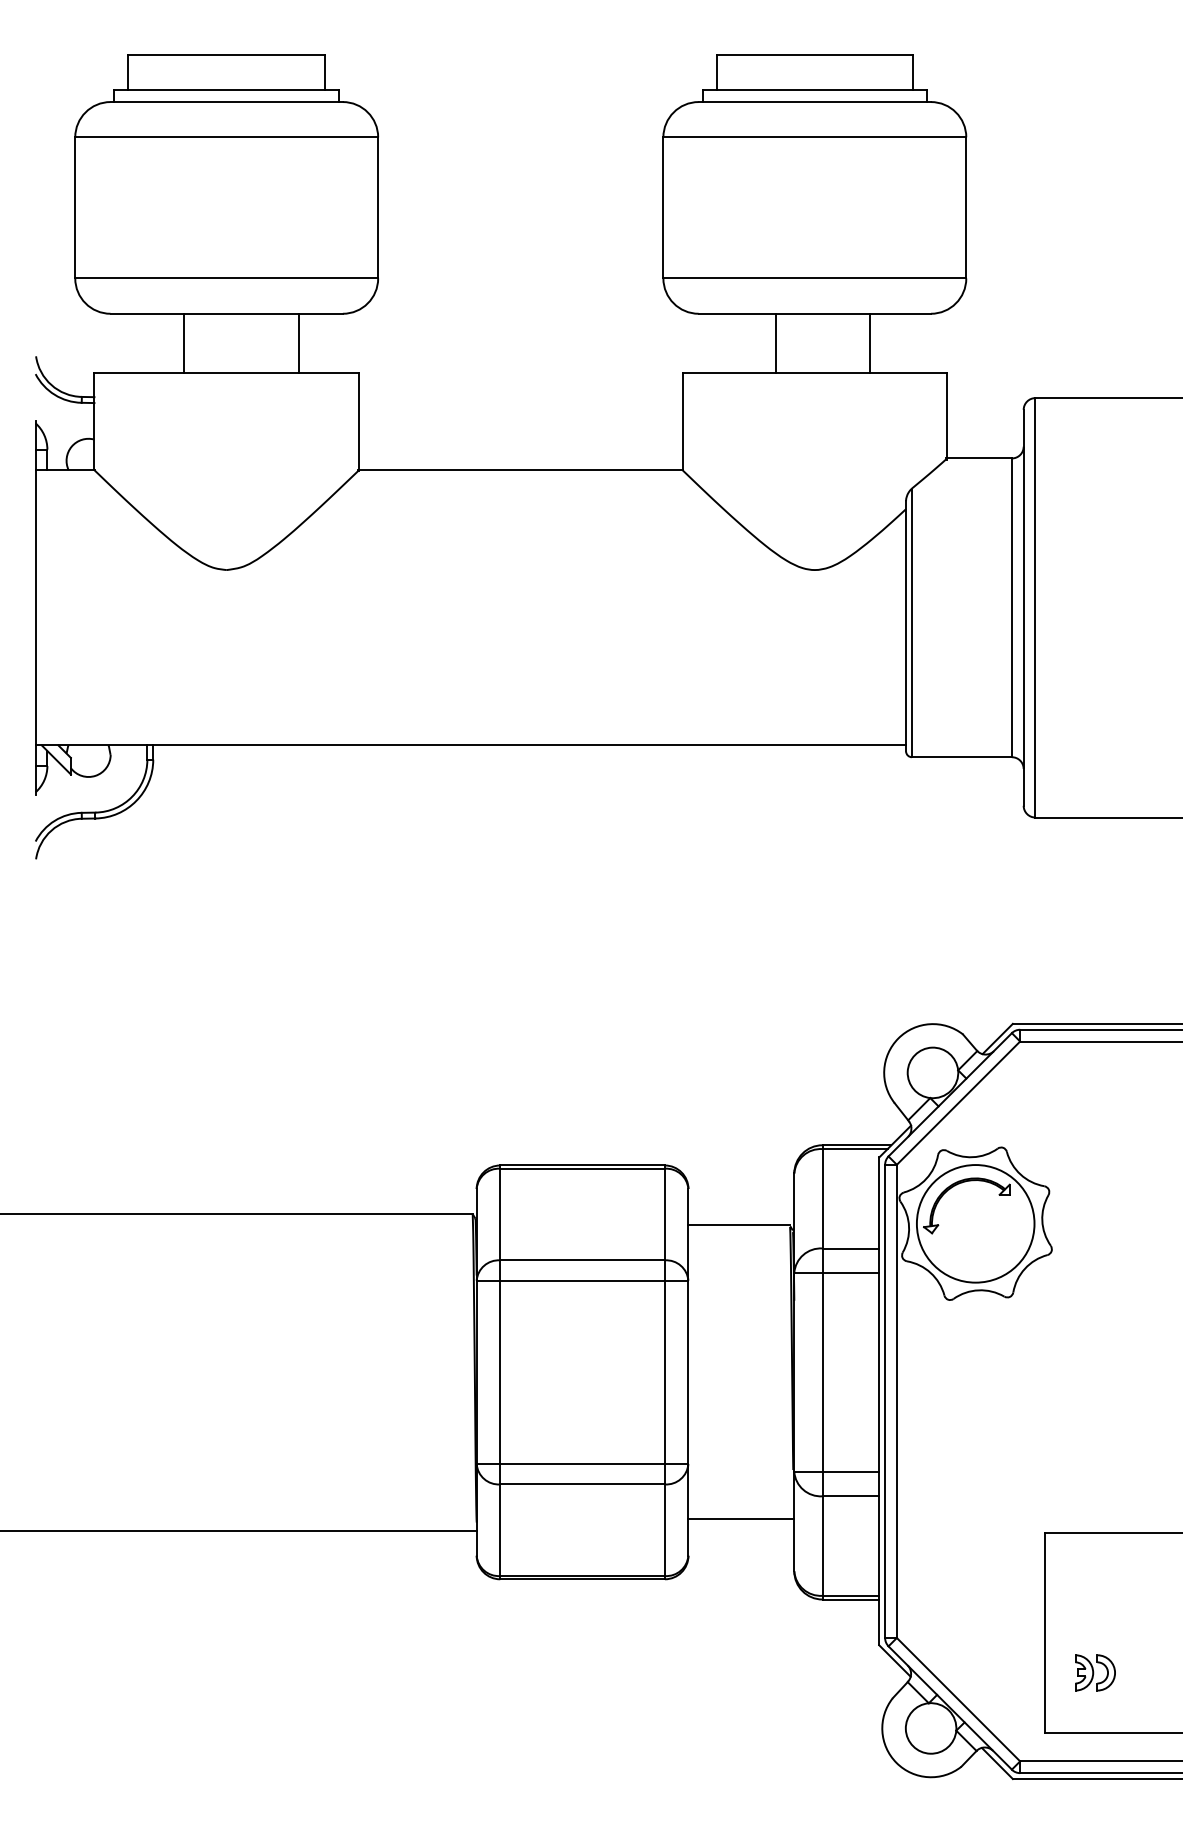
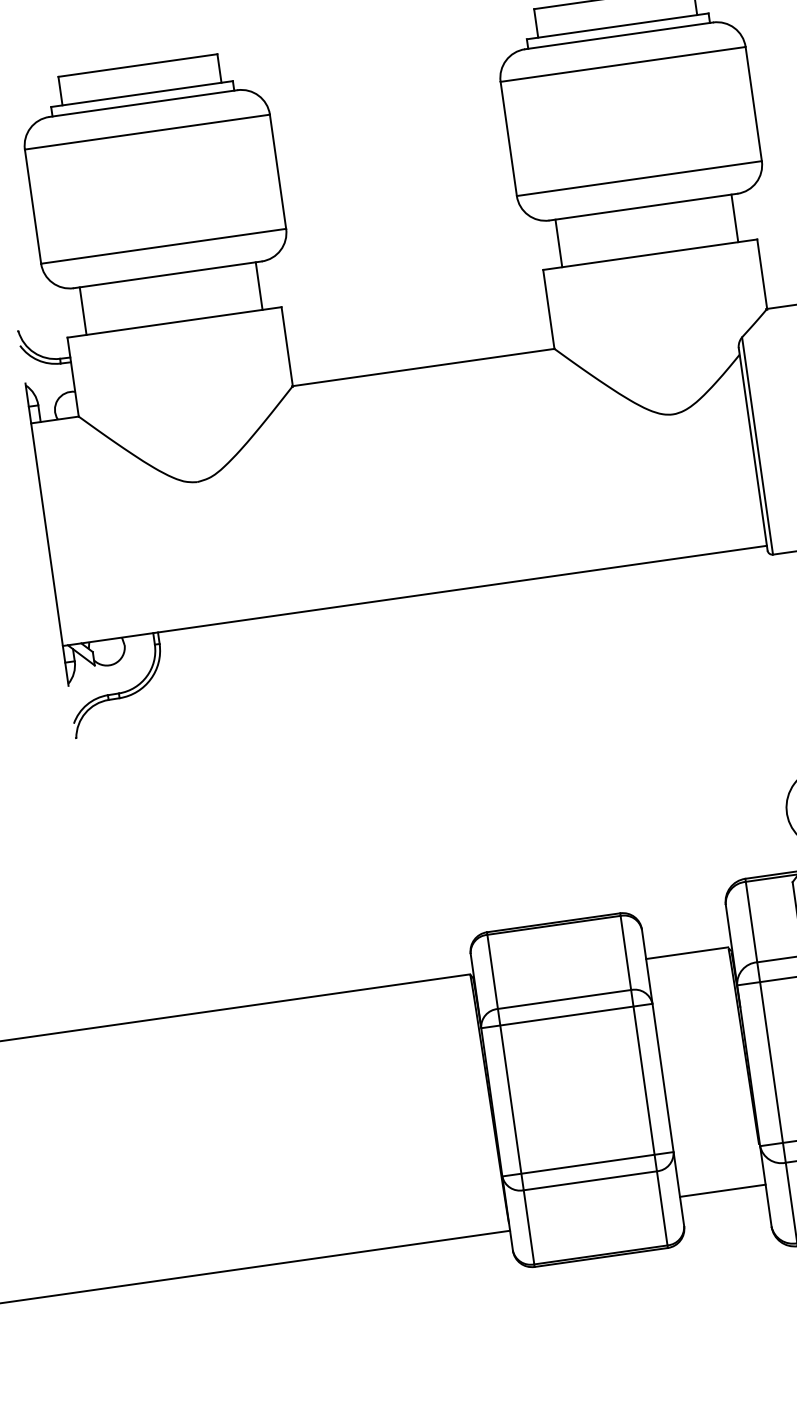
line: (183, 342) -> (82, 310), moved
line: (298, 342) -> (259, 285), moved
line: (776, 342) -> (559, 242), moved
line: (869, 342) -> (734, 217), moved

